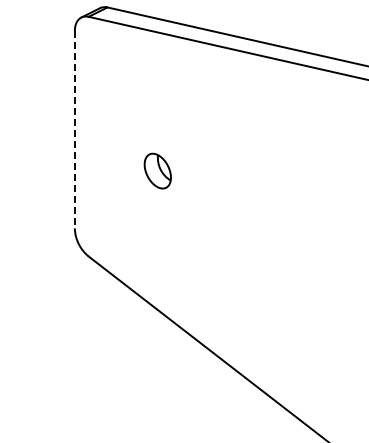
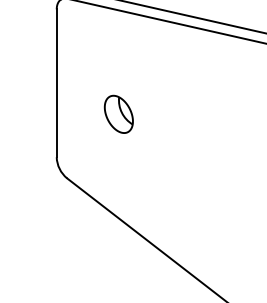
line: (74, 129) -> (56, 83), dashed -> solid
part: (157, 170) -> (118, 113), size x1.43

